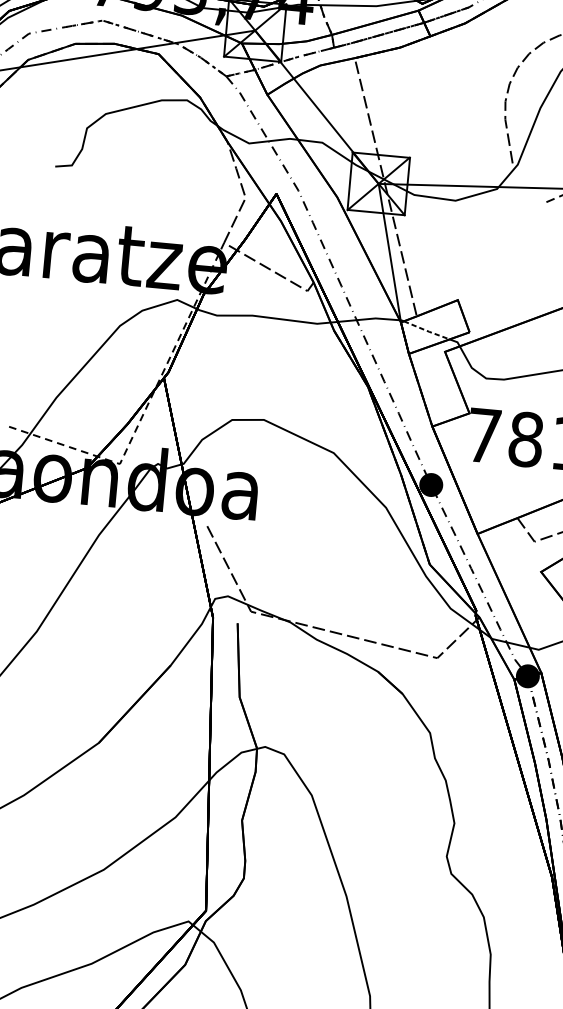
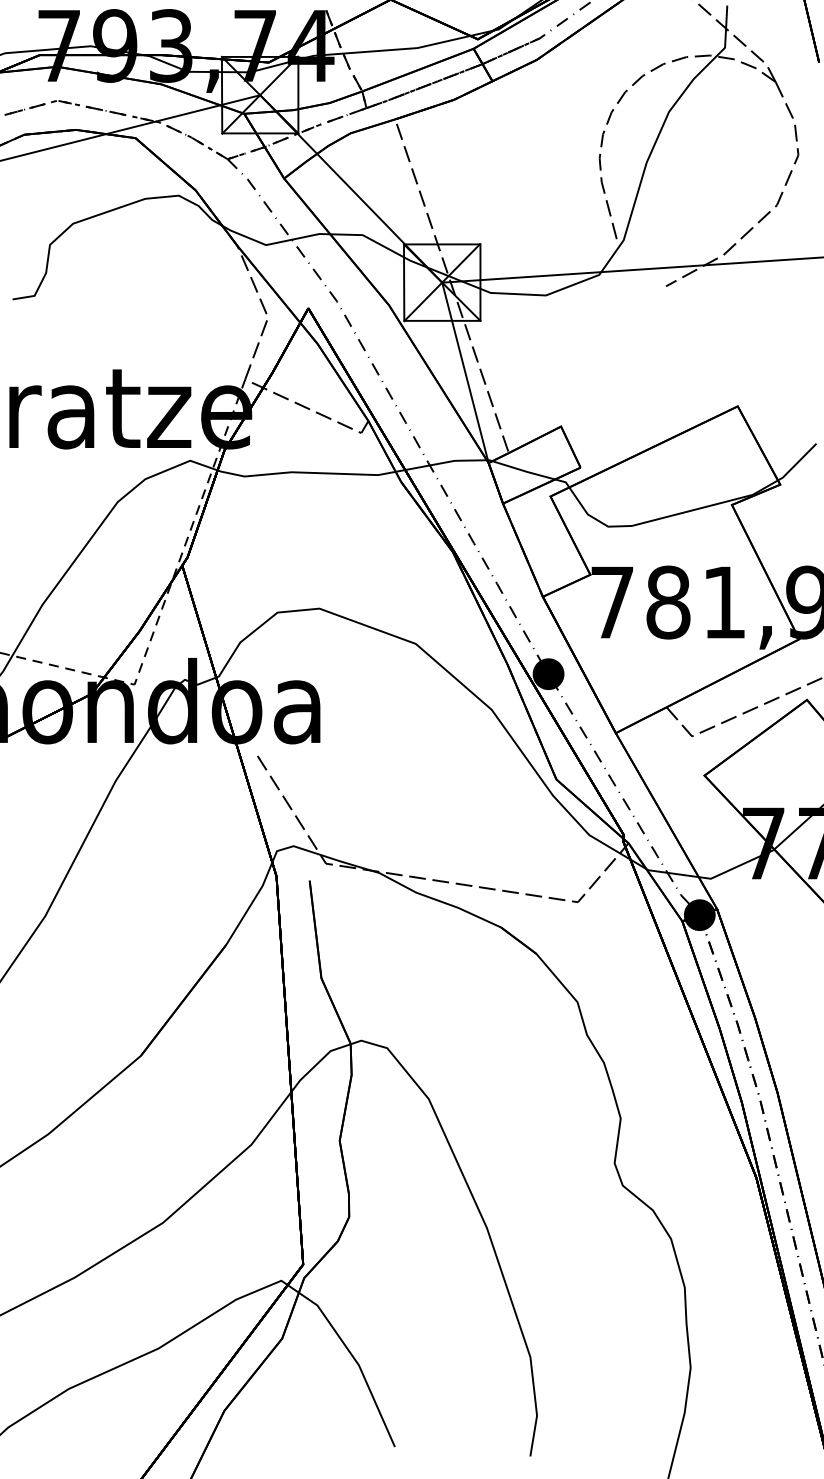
line: (427, 331) -> (524, 471), dashed -> solid

